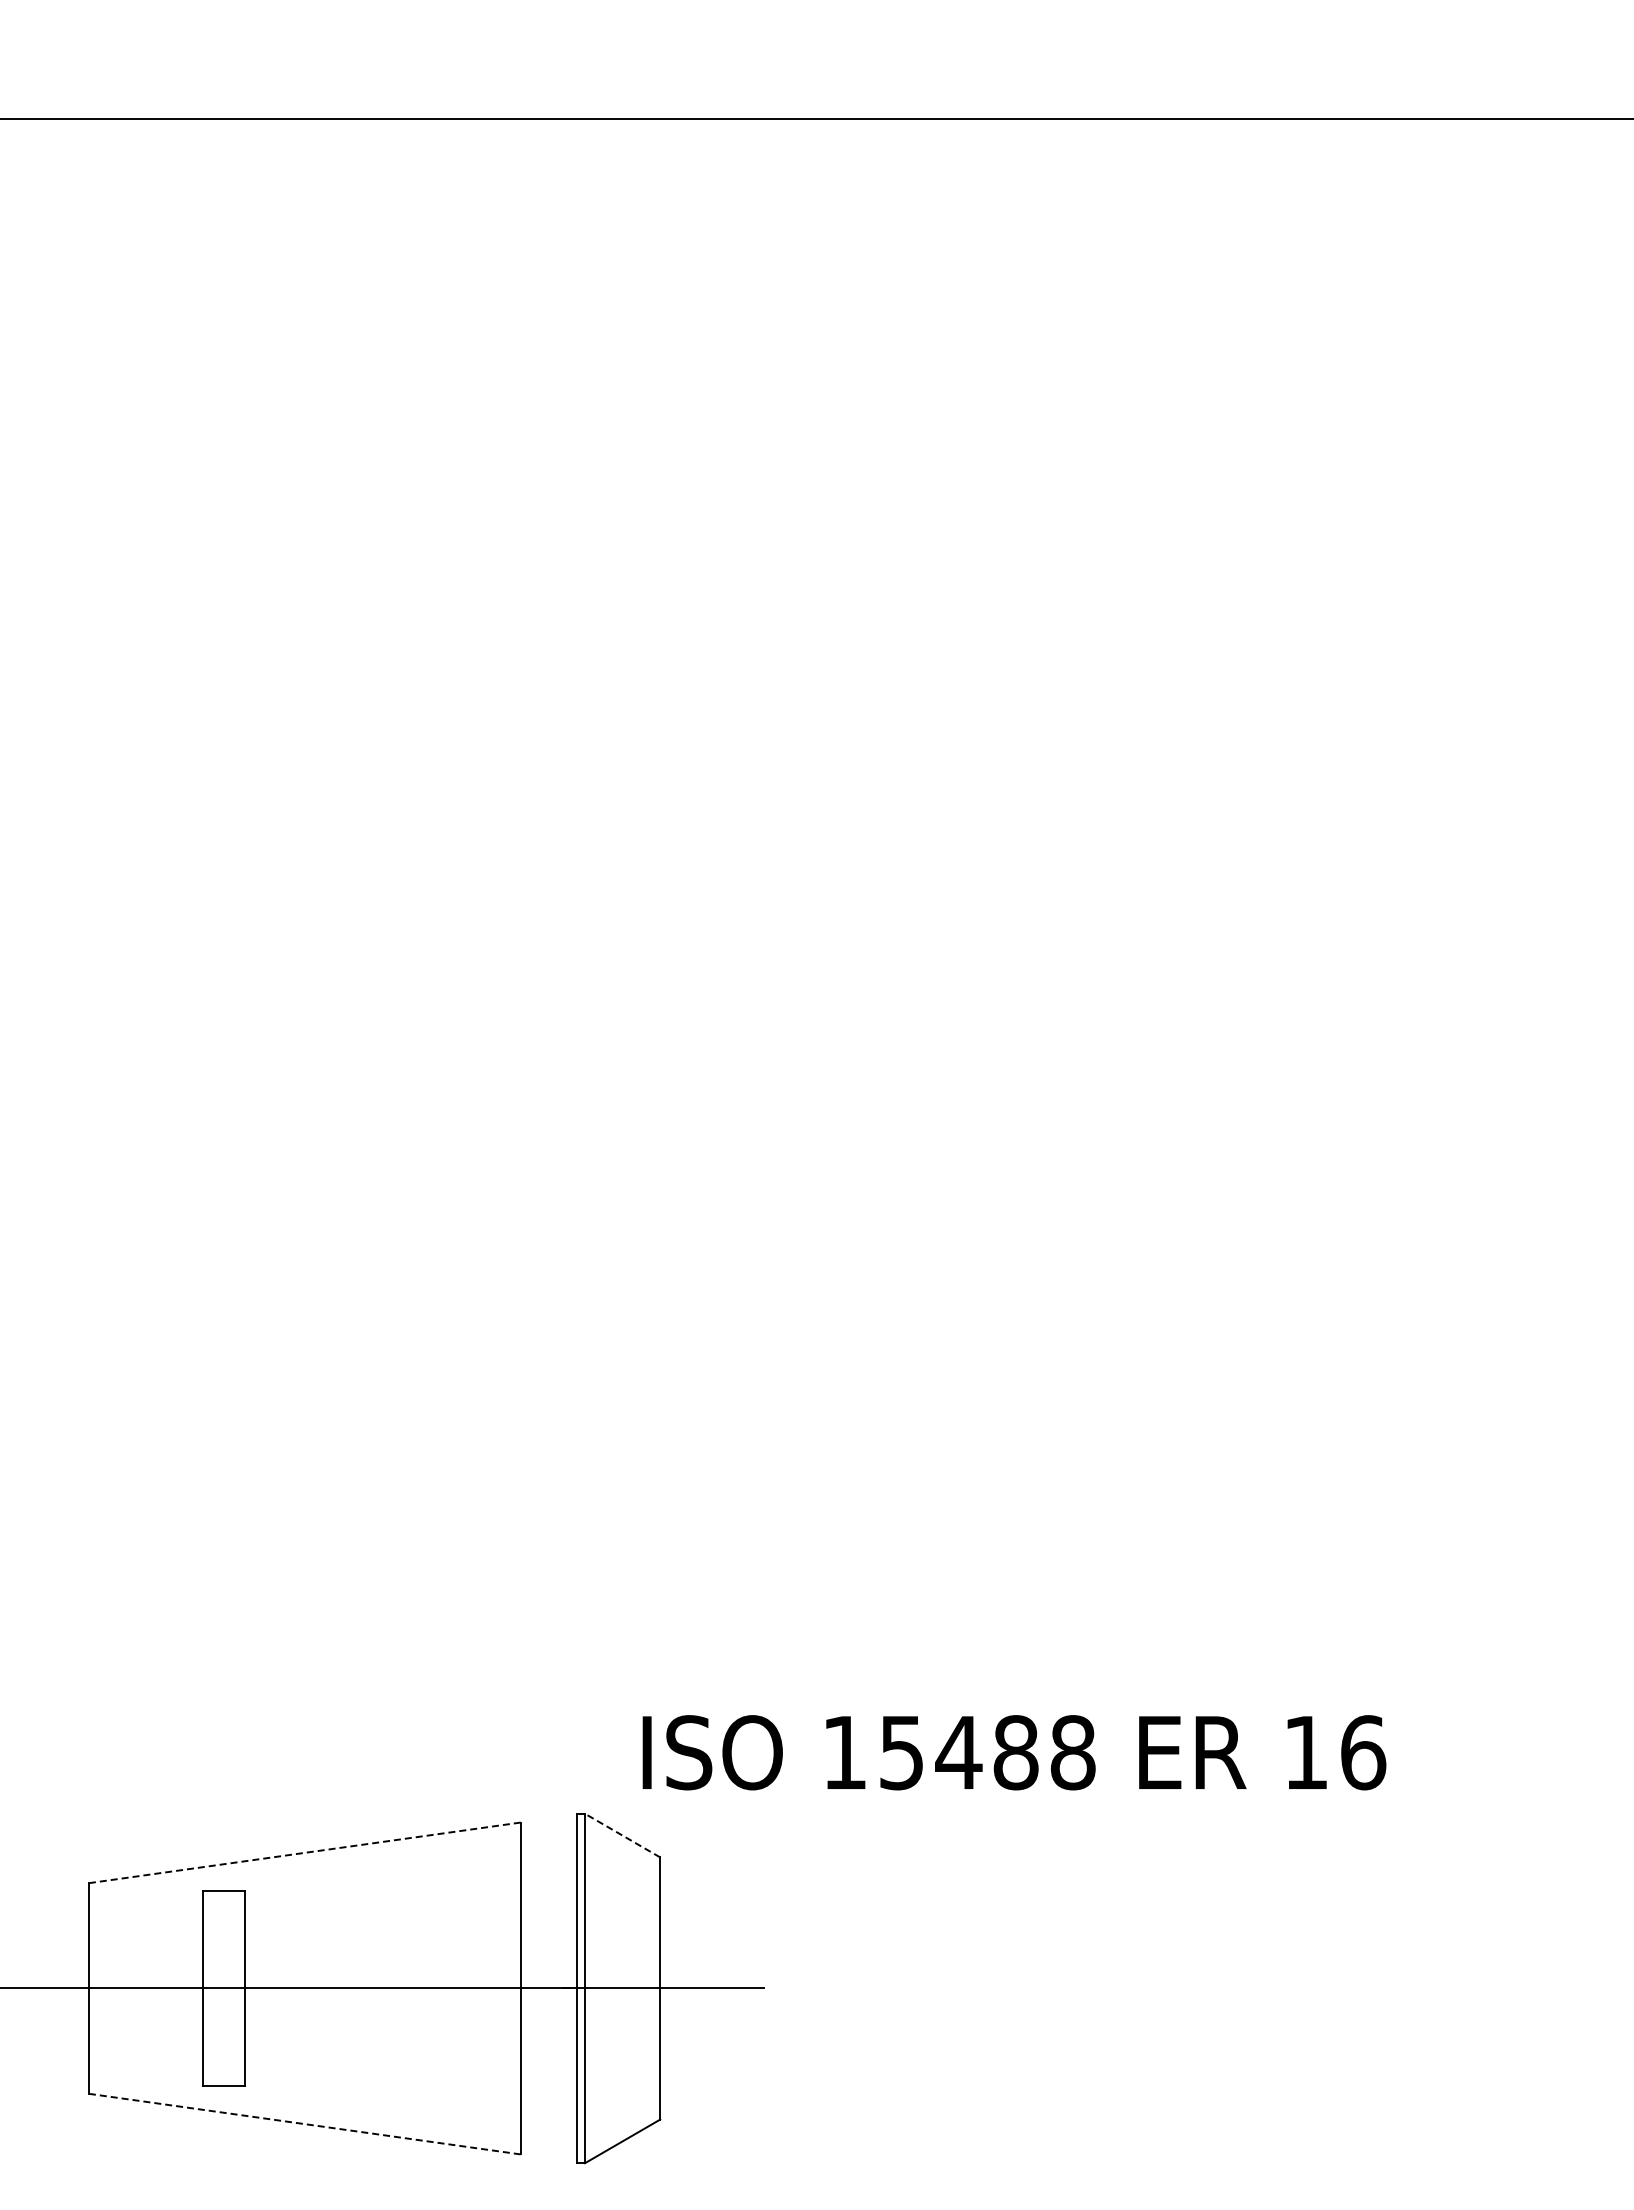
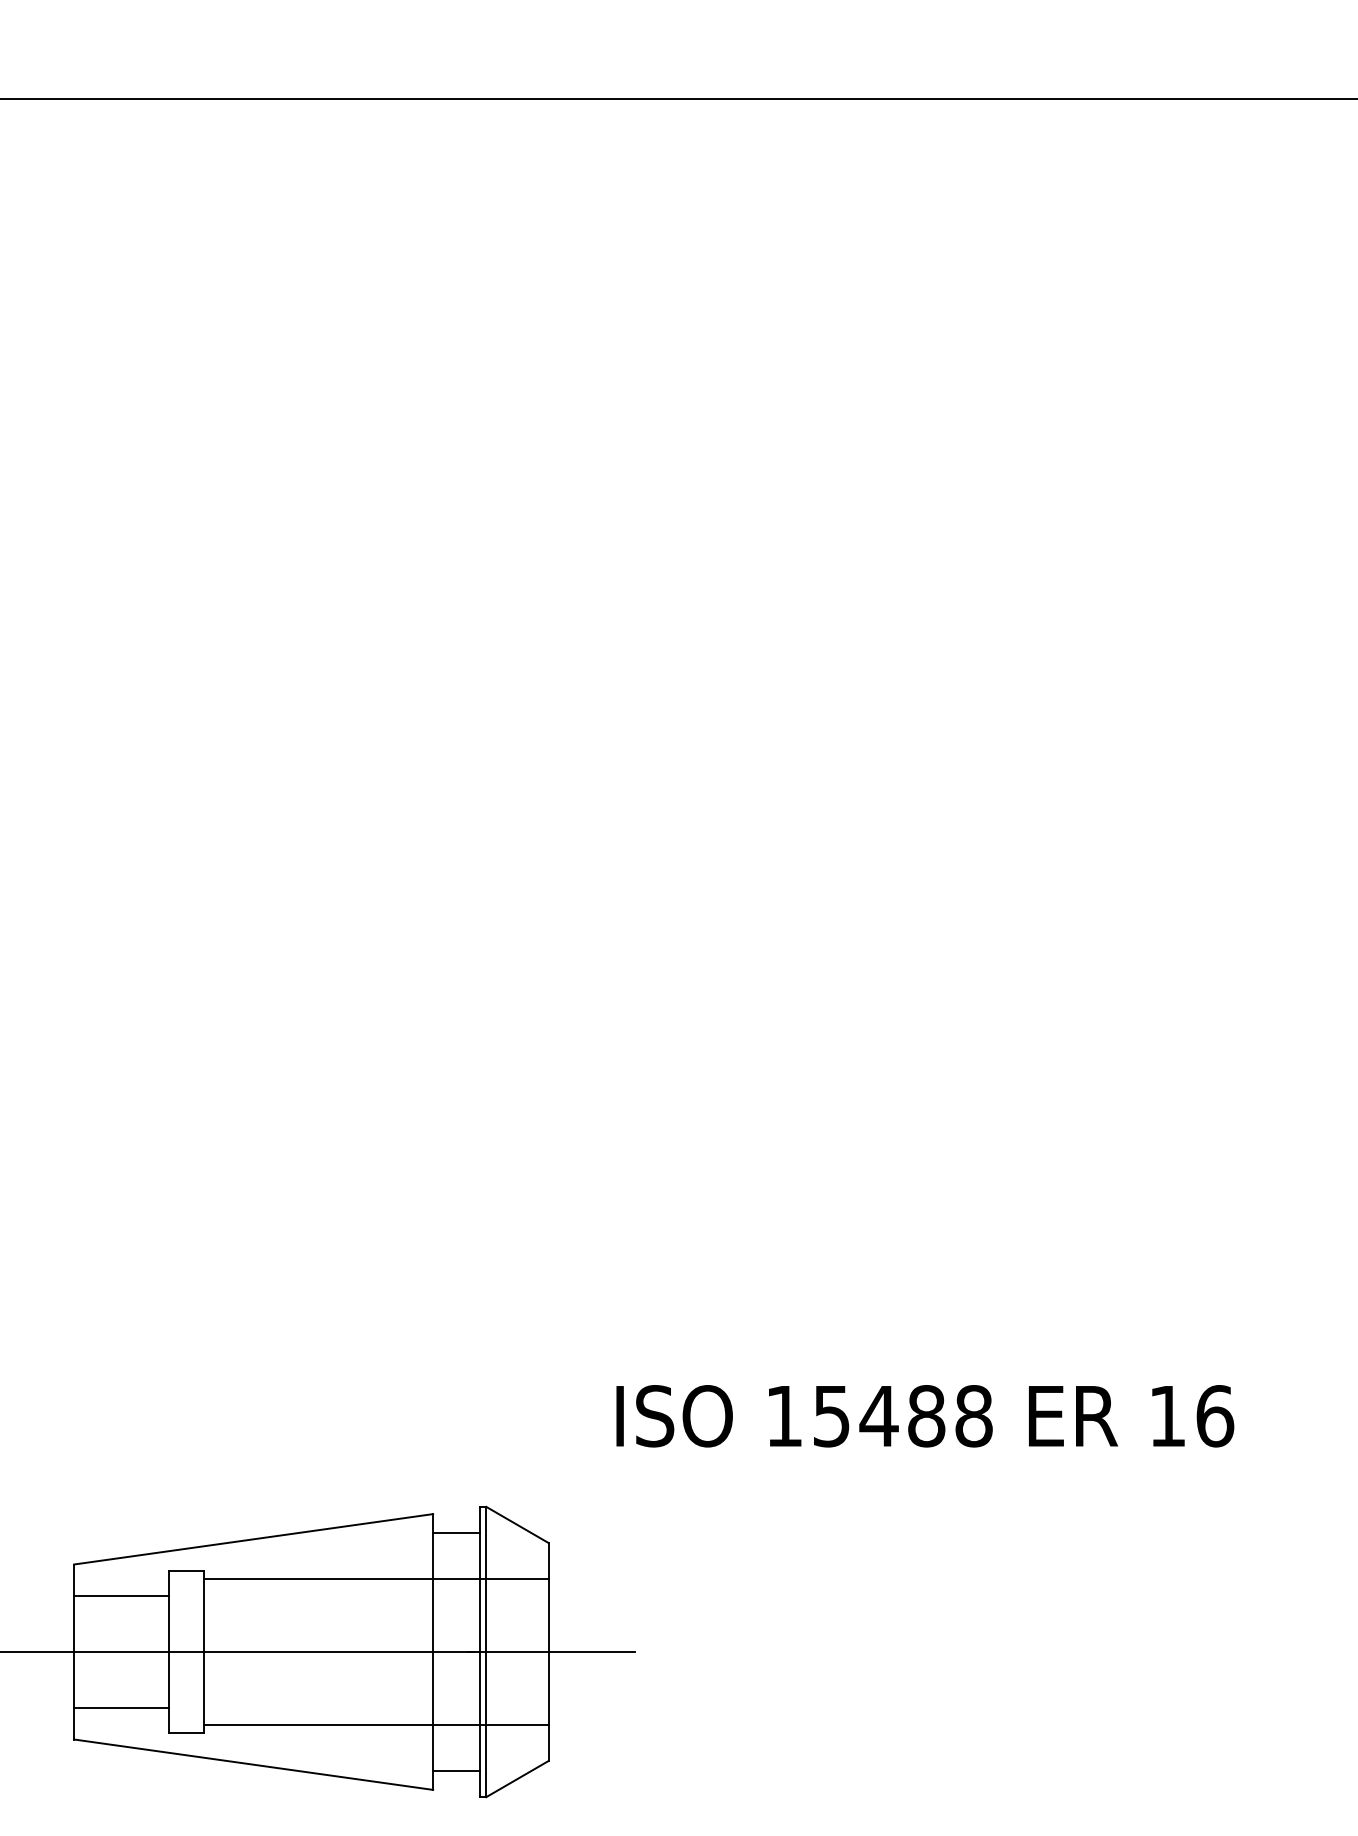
text: (1014, 1752) -> (925, 1416), moved
line: (622, 1835) -> (517, 1524), dashed -> solid
line: (549, 1845) -> (456, 1533), added
line: (305, 1852) -> (254, 1539), dashed -> solid
line: (452, 1900) -> (376, 1578), added
line: (145, 1920) -> (121, 1595), added
line: (145, 2056) -> (121, 1708), added
line: (452, 2076) -> (376, 1725), added
line: (305, 2124) -> (254, 1765), dashed -> solid
line: (549, 2131) -> (456, 1770), added

